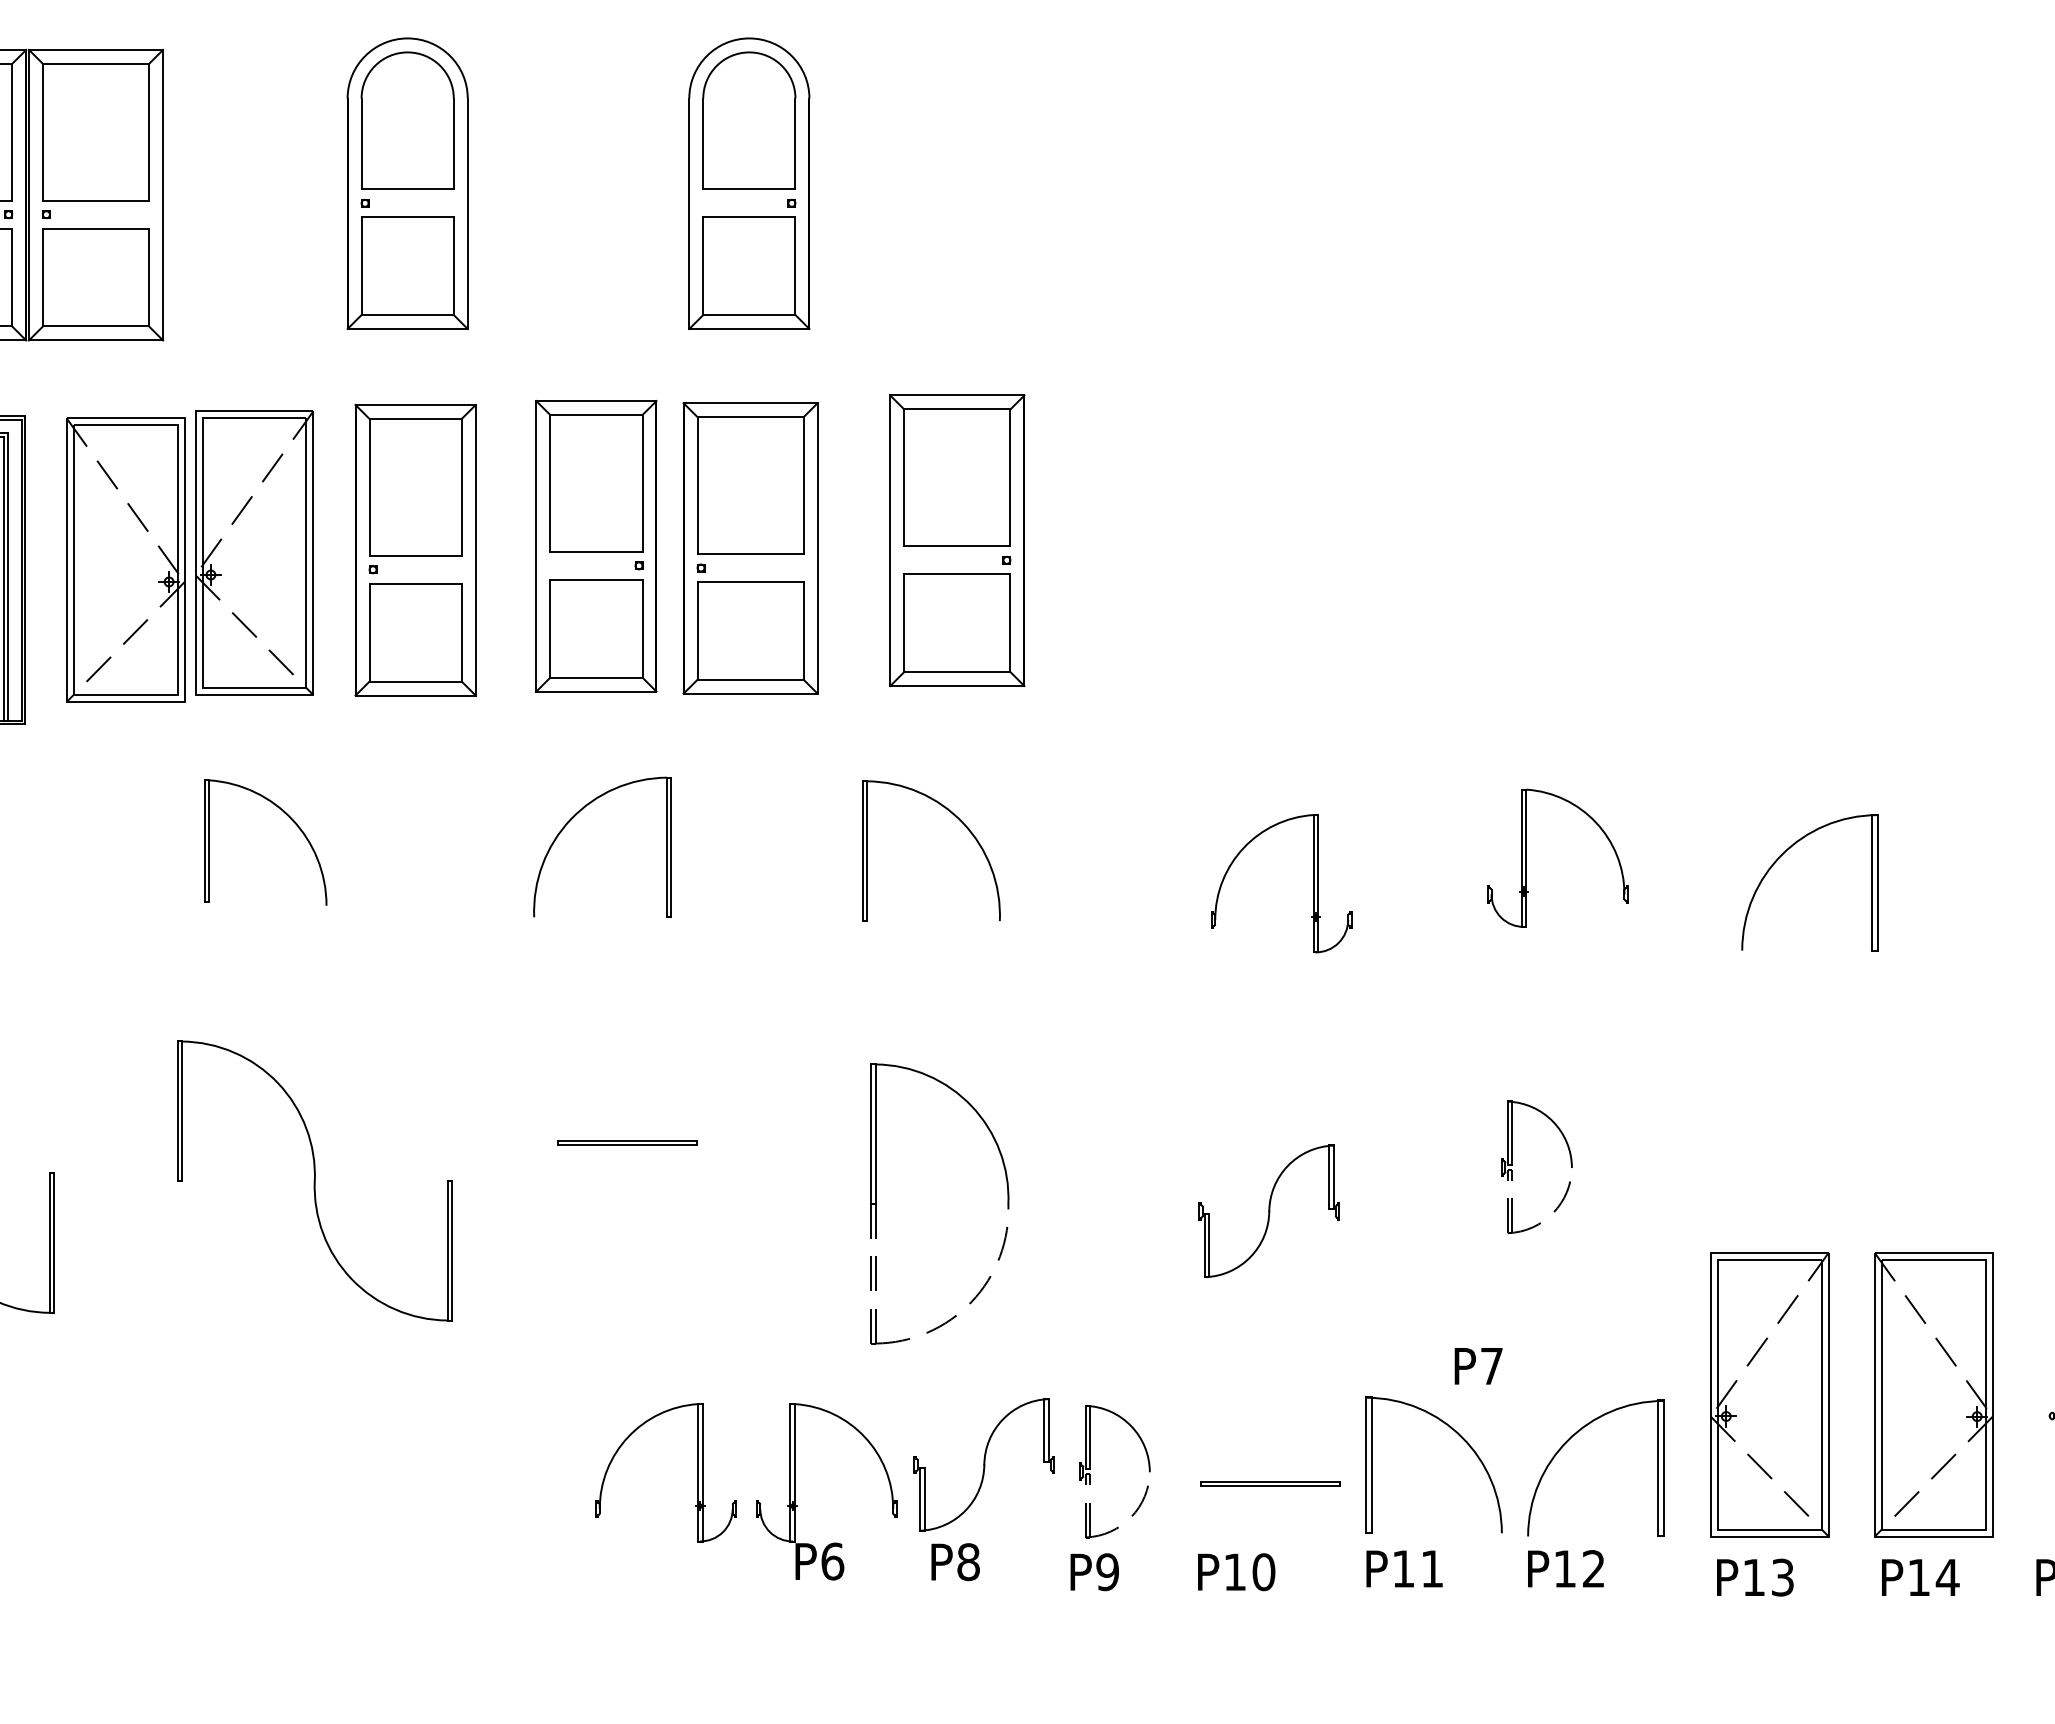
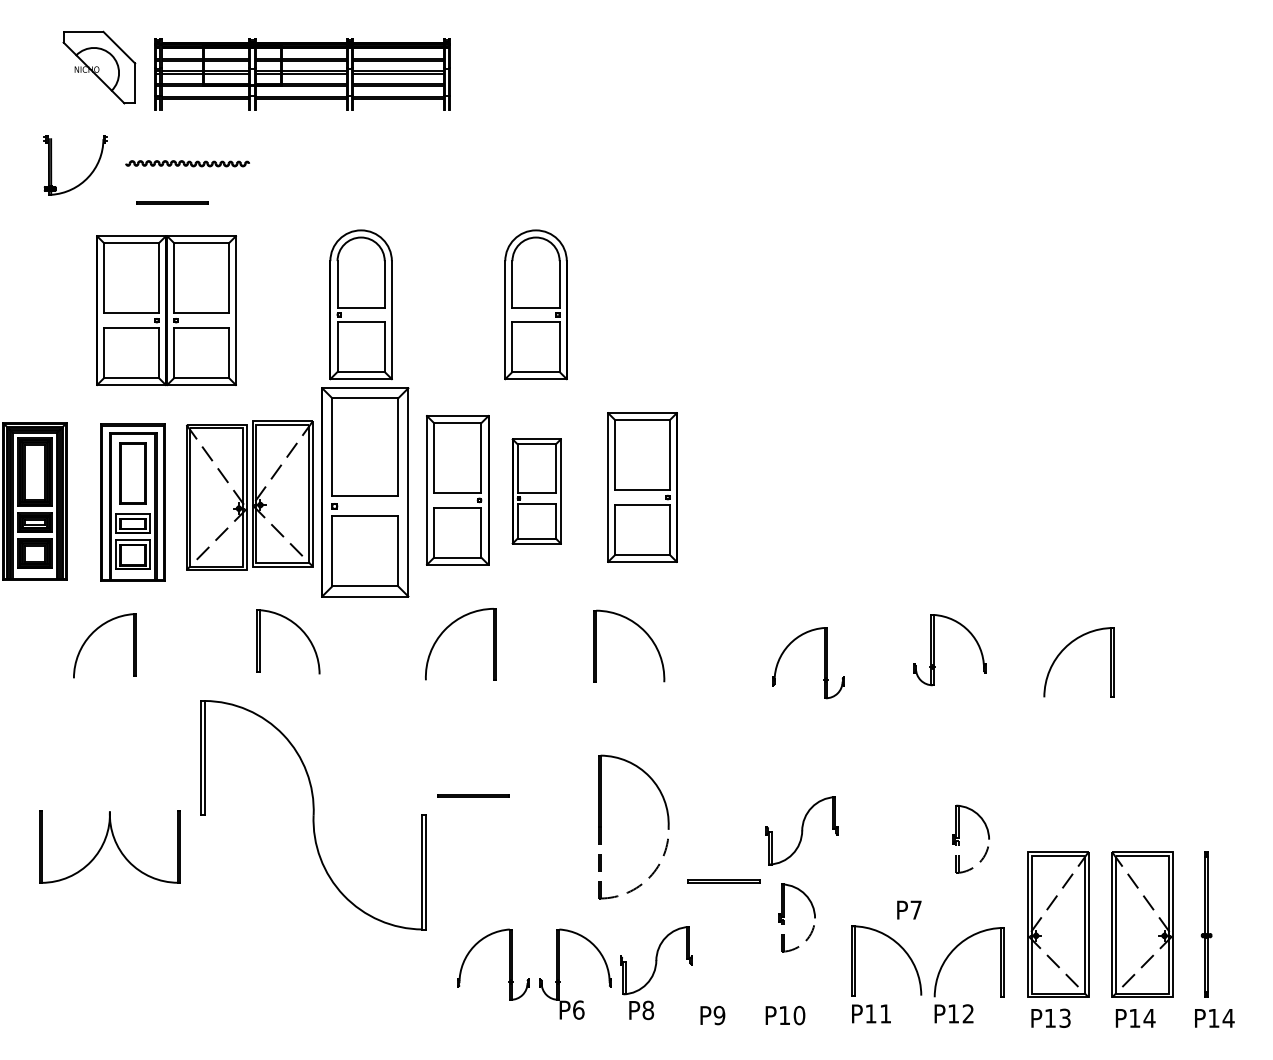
part: (750, 548) -> (536, 491), size x0.7
part: (414, 550) -> (364, 492), size x1.4
part: (1514, 1165) -> (959, 838), moved
part: (314, 1181) -> (313, 815), size x1.6
part: (1090, 1470) -> (784, 917), moved
line: (1269, 1482) -> (723, 880), moved

